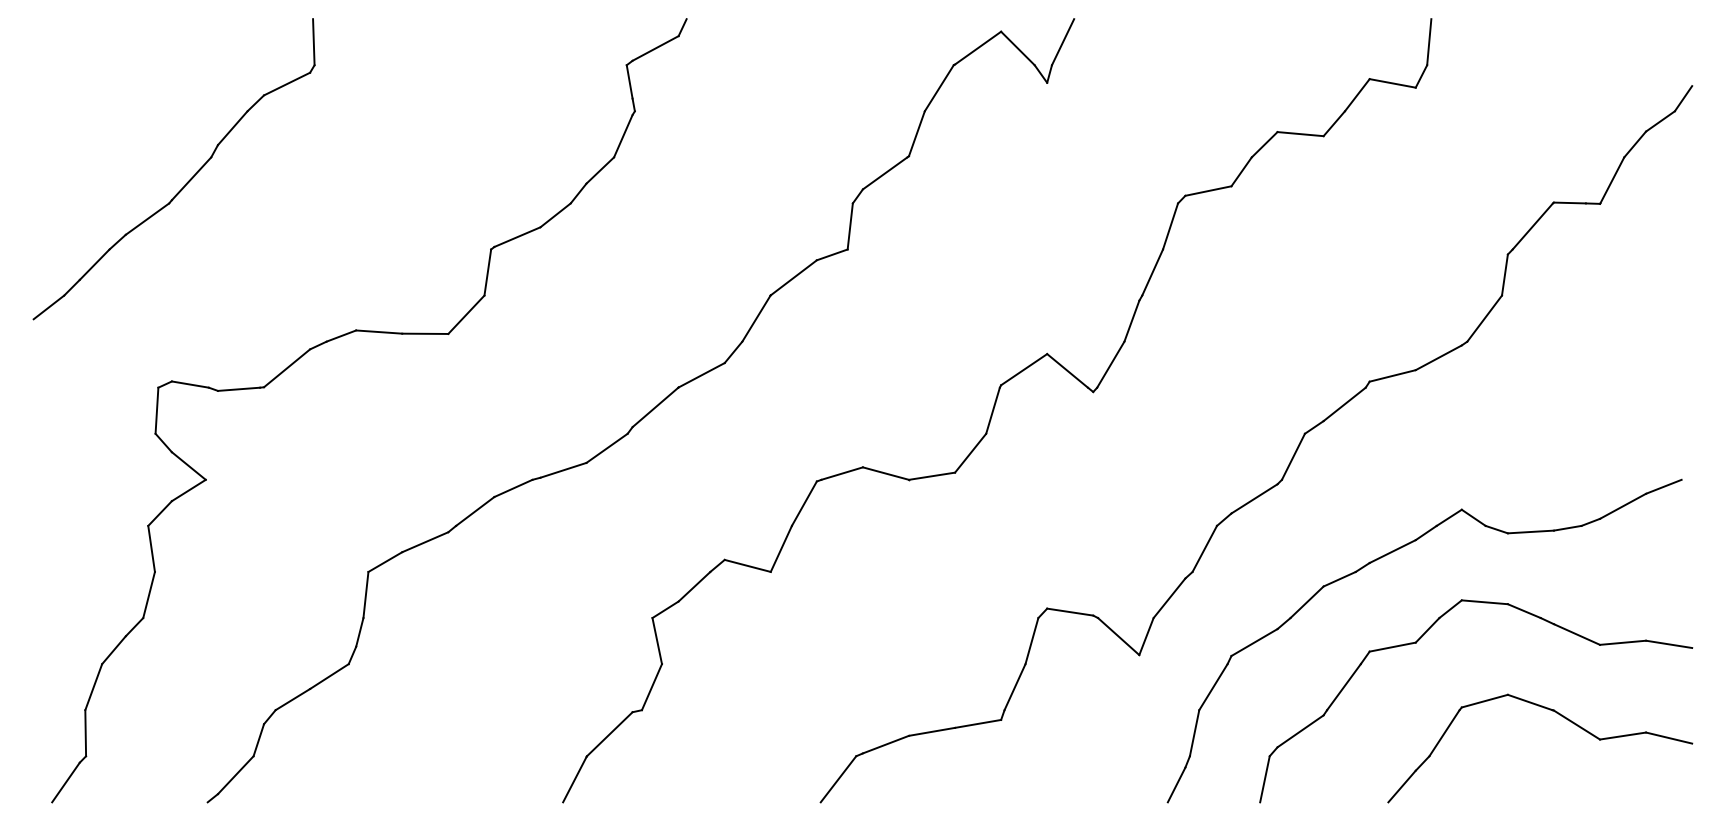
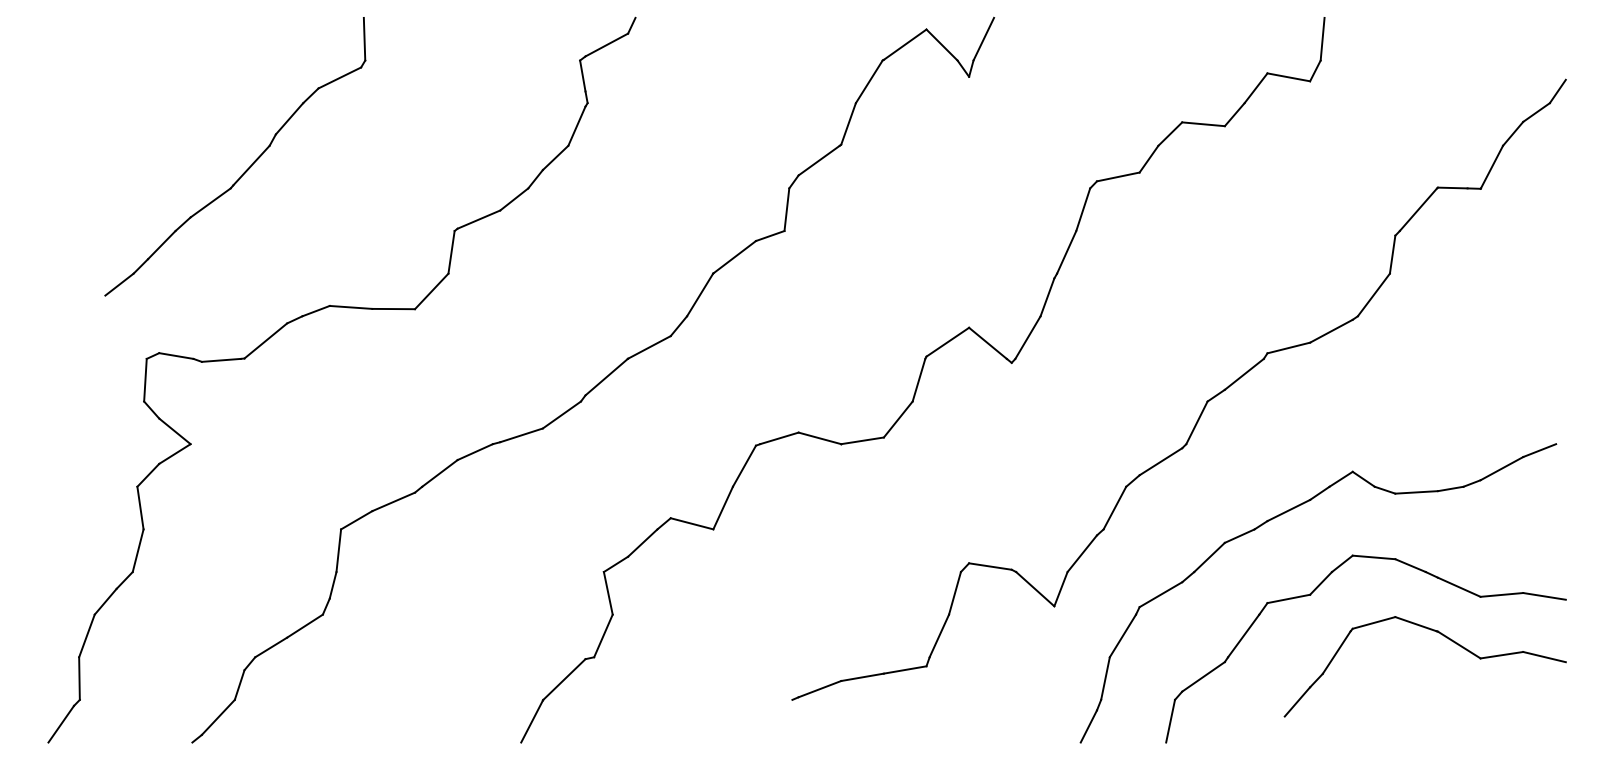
part: (187, 181) -> (247, 168), moved
part: (1559, 715) -> (1443, 636), moved
line: (837, 778) -> (775, 720), removed

